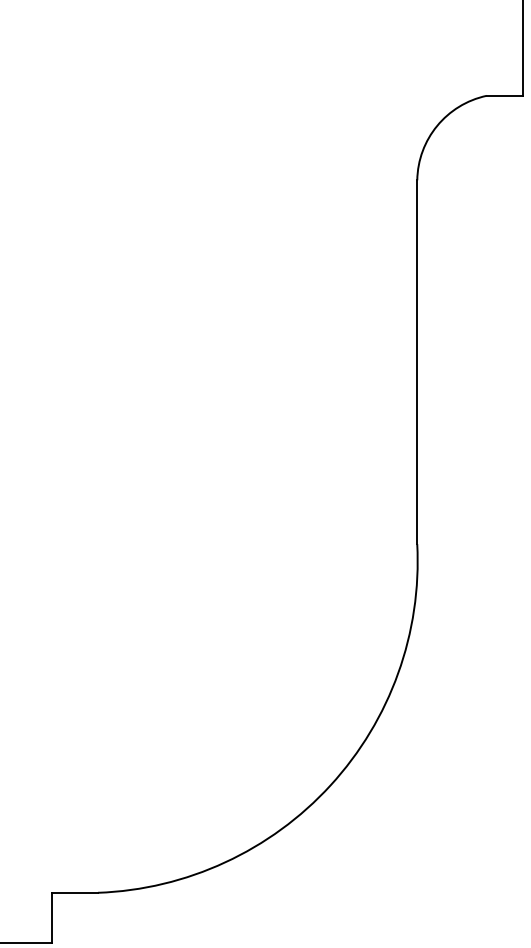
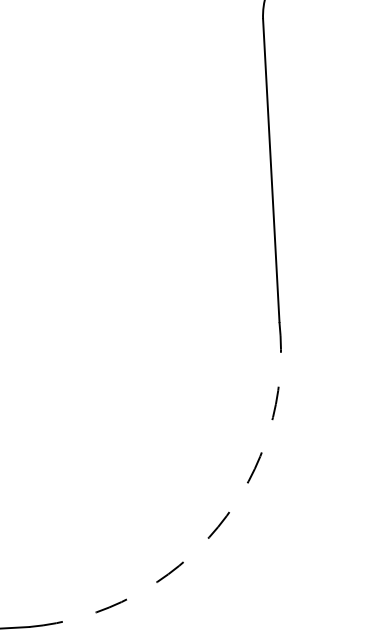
arc: (330, 785) -> (218, 527), solid -> dashed

